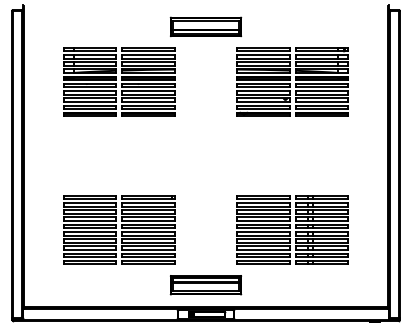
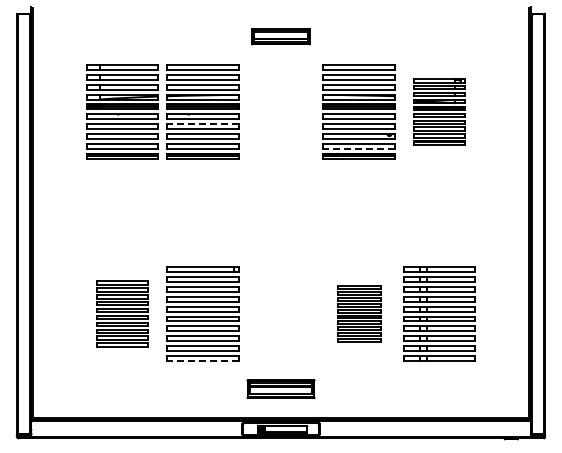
part: (205, 26) -> (280, 36), size x0.6
part: (322, 81) -> (439, 111), size x0.7
line: (148, 91) -> (202, 124), solid -> dashed
line: (263, 108) -> (359, 148), solid -> dashed
part: (89, 229) -> (122, 313), size x0.7
part: (262, 229) -> (358, 313), size x0.6
line: (148, 264) -> (202, 360), solid -> dashed
part: (205, 284) -> (280, 388), size x0.7

